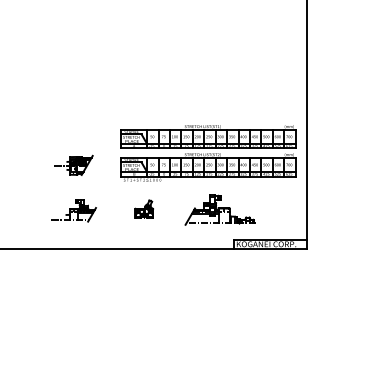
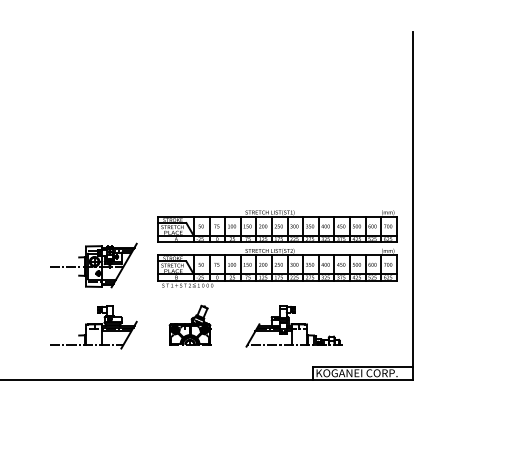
part: (73, 165) -> (93, 265), size x1.67
part: (144, 208) -> (190, 324), size x1.67
part: (74, 210) -> (94, 327), size x1.43

